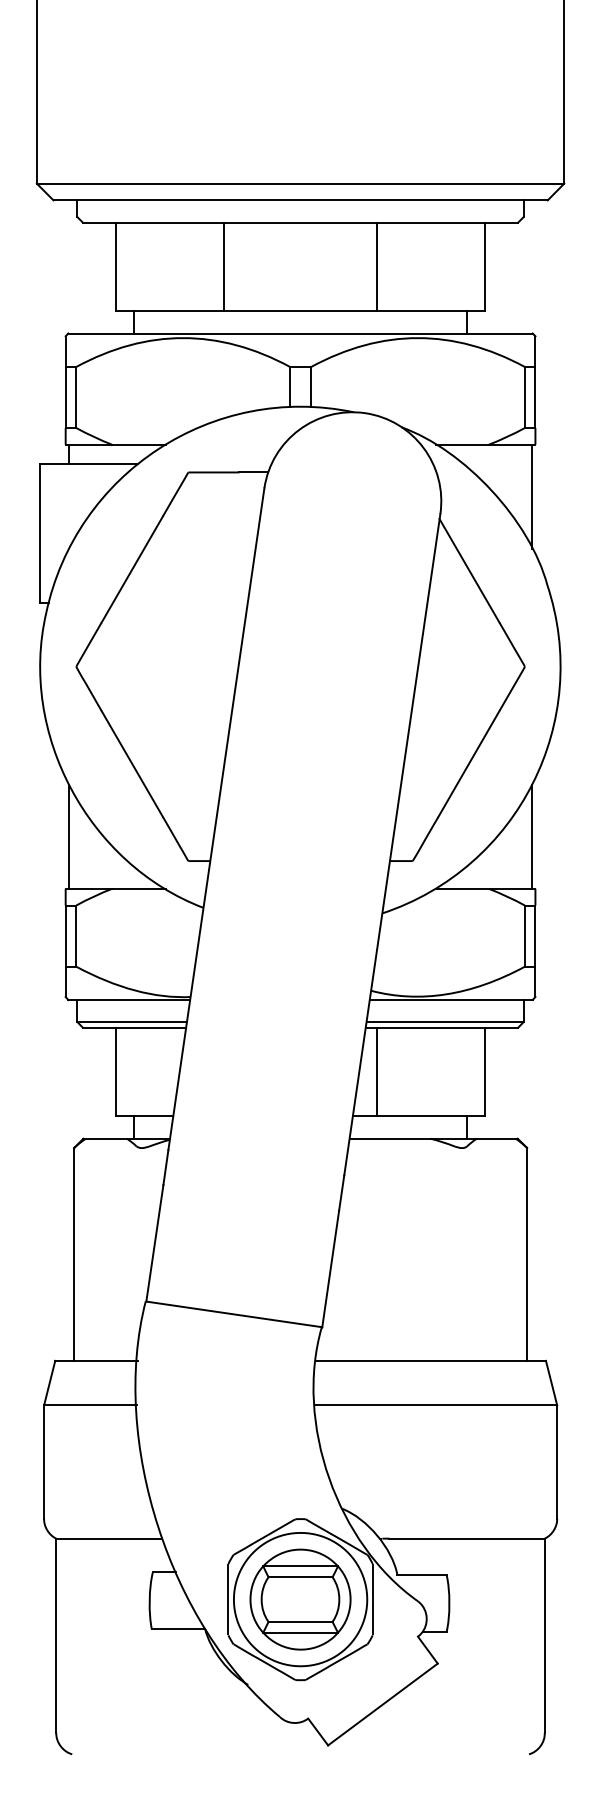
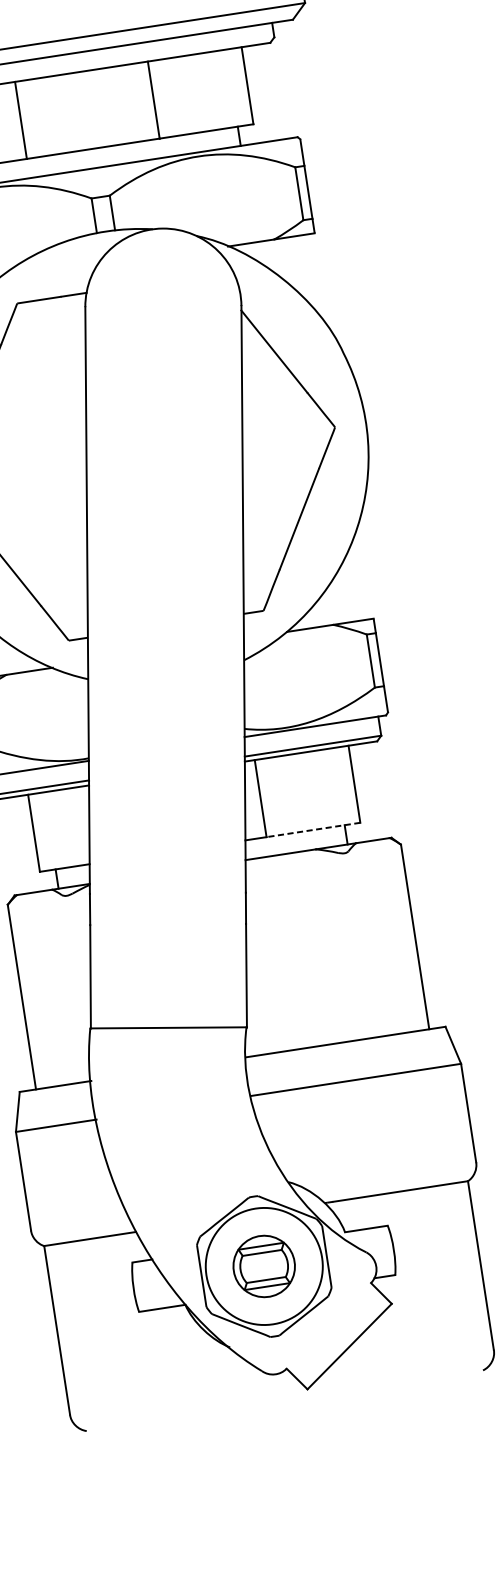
line: (532, 496) -> (319, 278), removed
line: (532, 836) -> (364, 573), removed
line: (430, 1116) -> (312, 830), solid -> dashed
part: (300, 1599) -> (264, 1266), size x0.7

